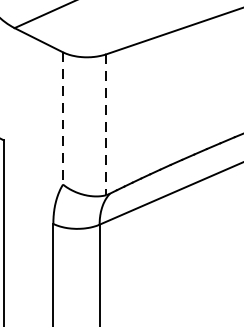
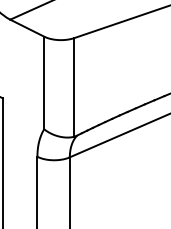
line: (63, 119) -> (44, 83), dashed -> solid
line: (106, 124) -> (74, 87), dashed -> solid

